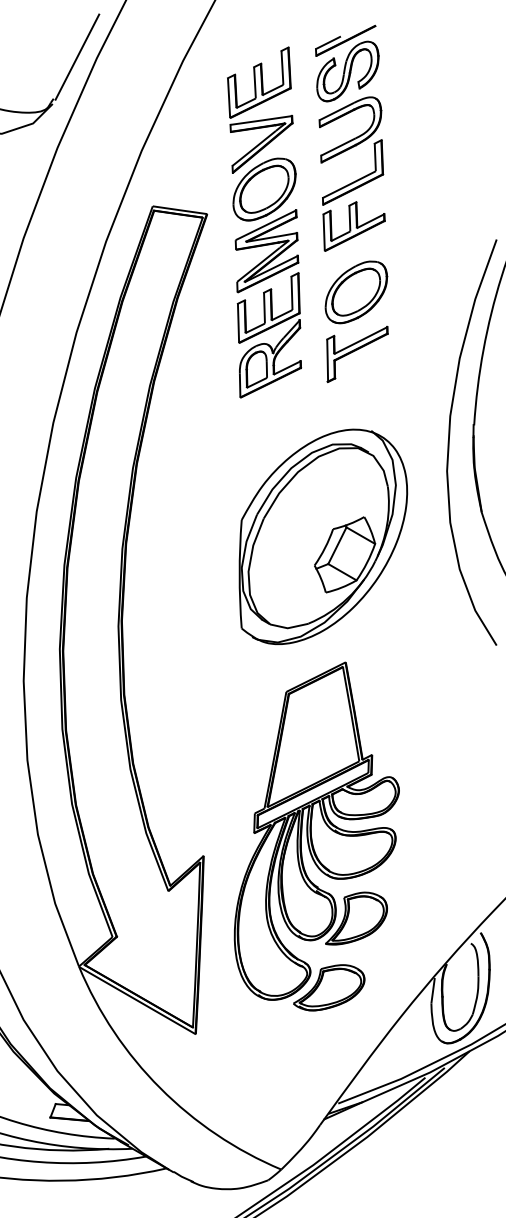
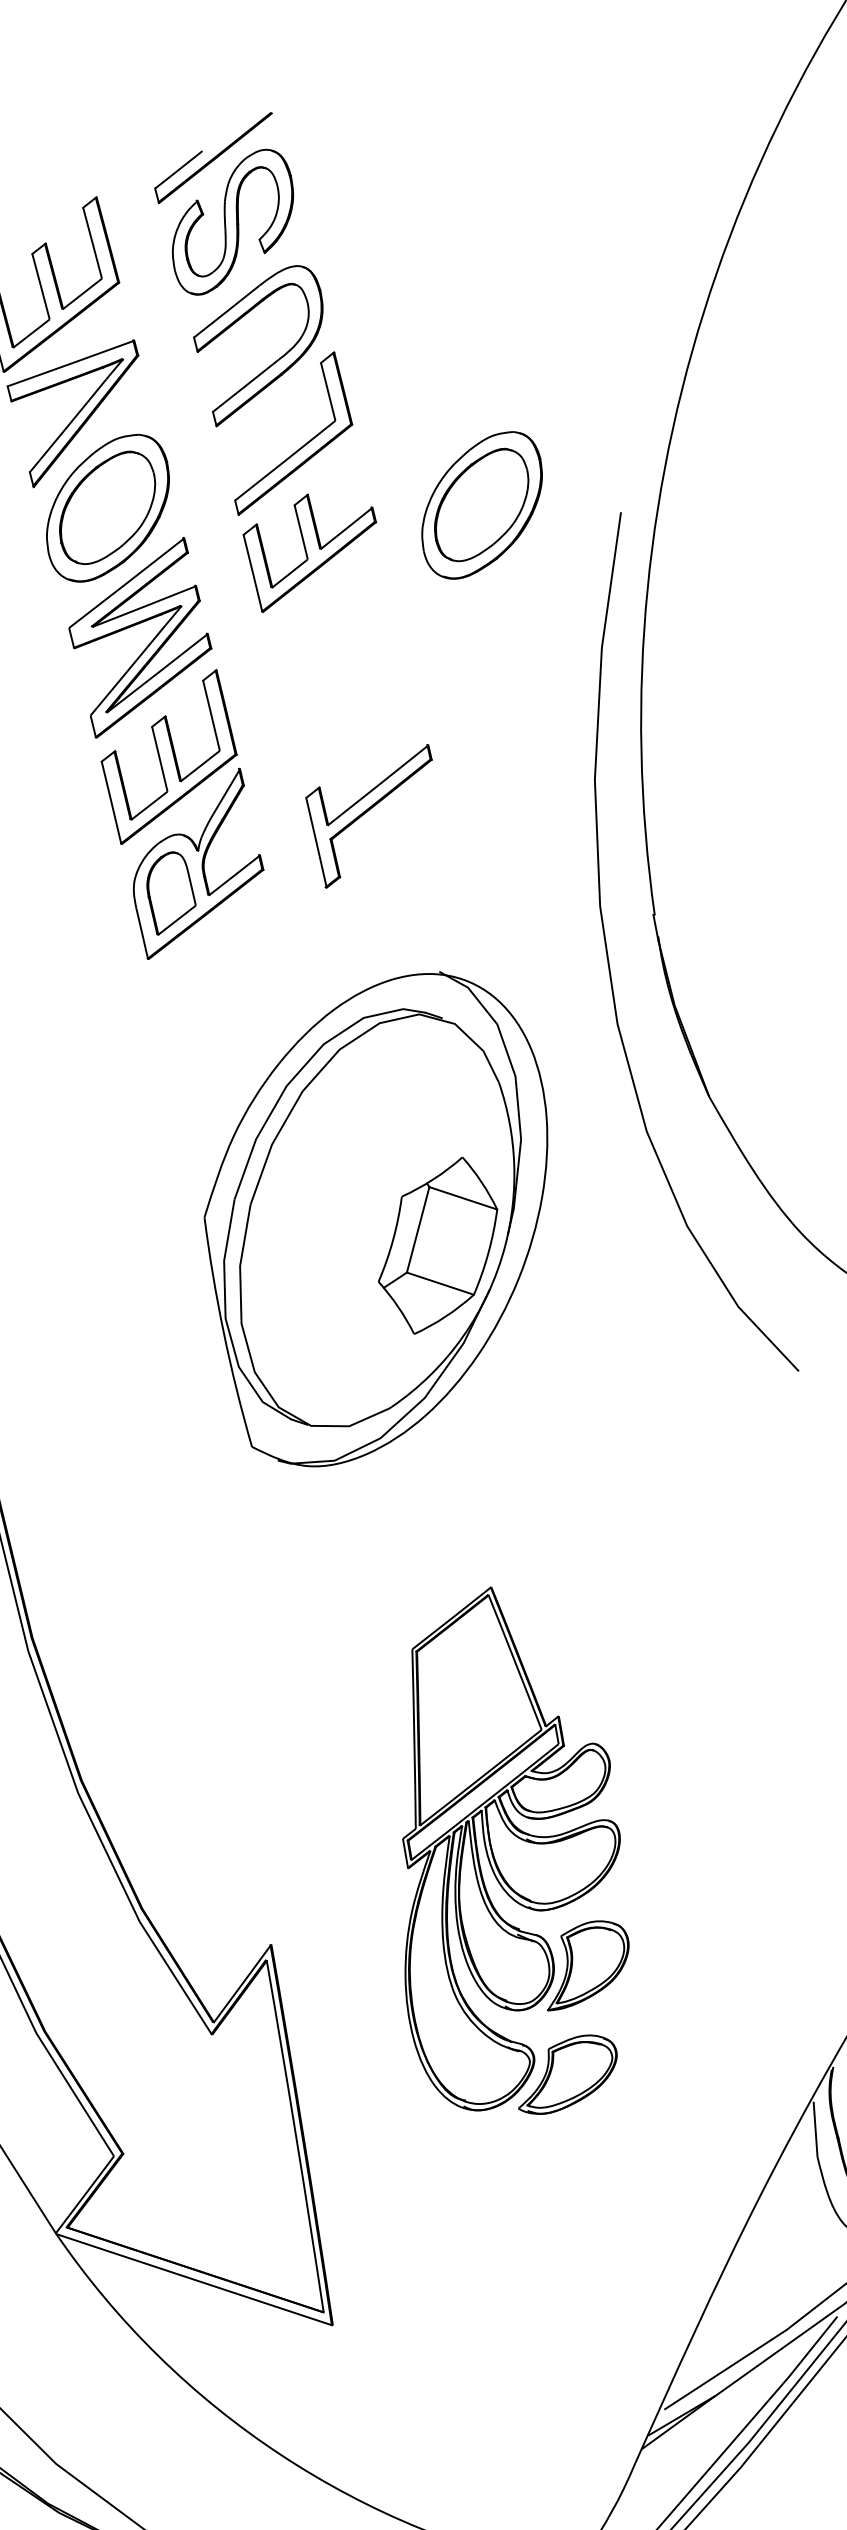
part: (356, 292) -> (482, 505), moved
part: (316, 836) -> (501, 1854), size x0.7

